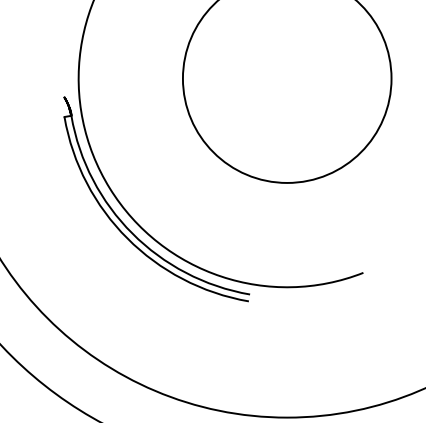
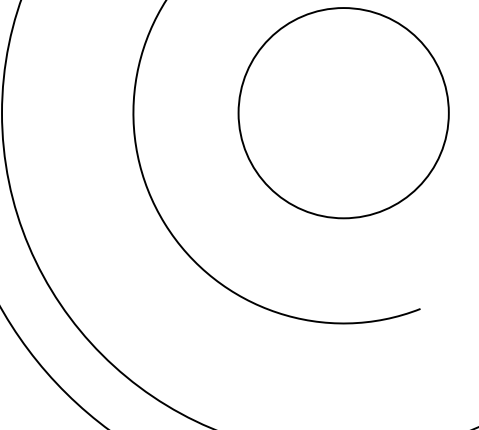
part: (128, 227) -> (183, 263), removed

